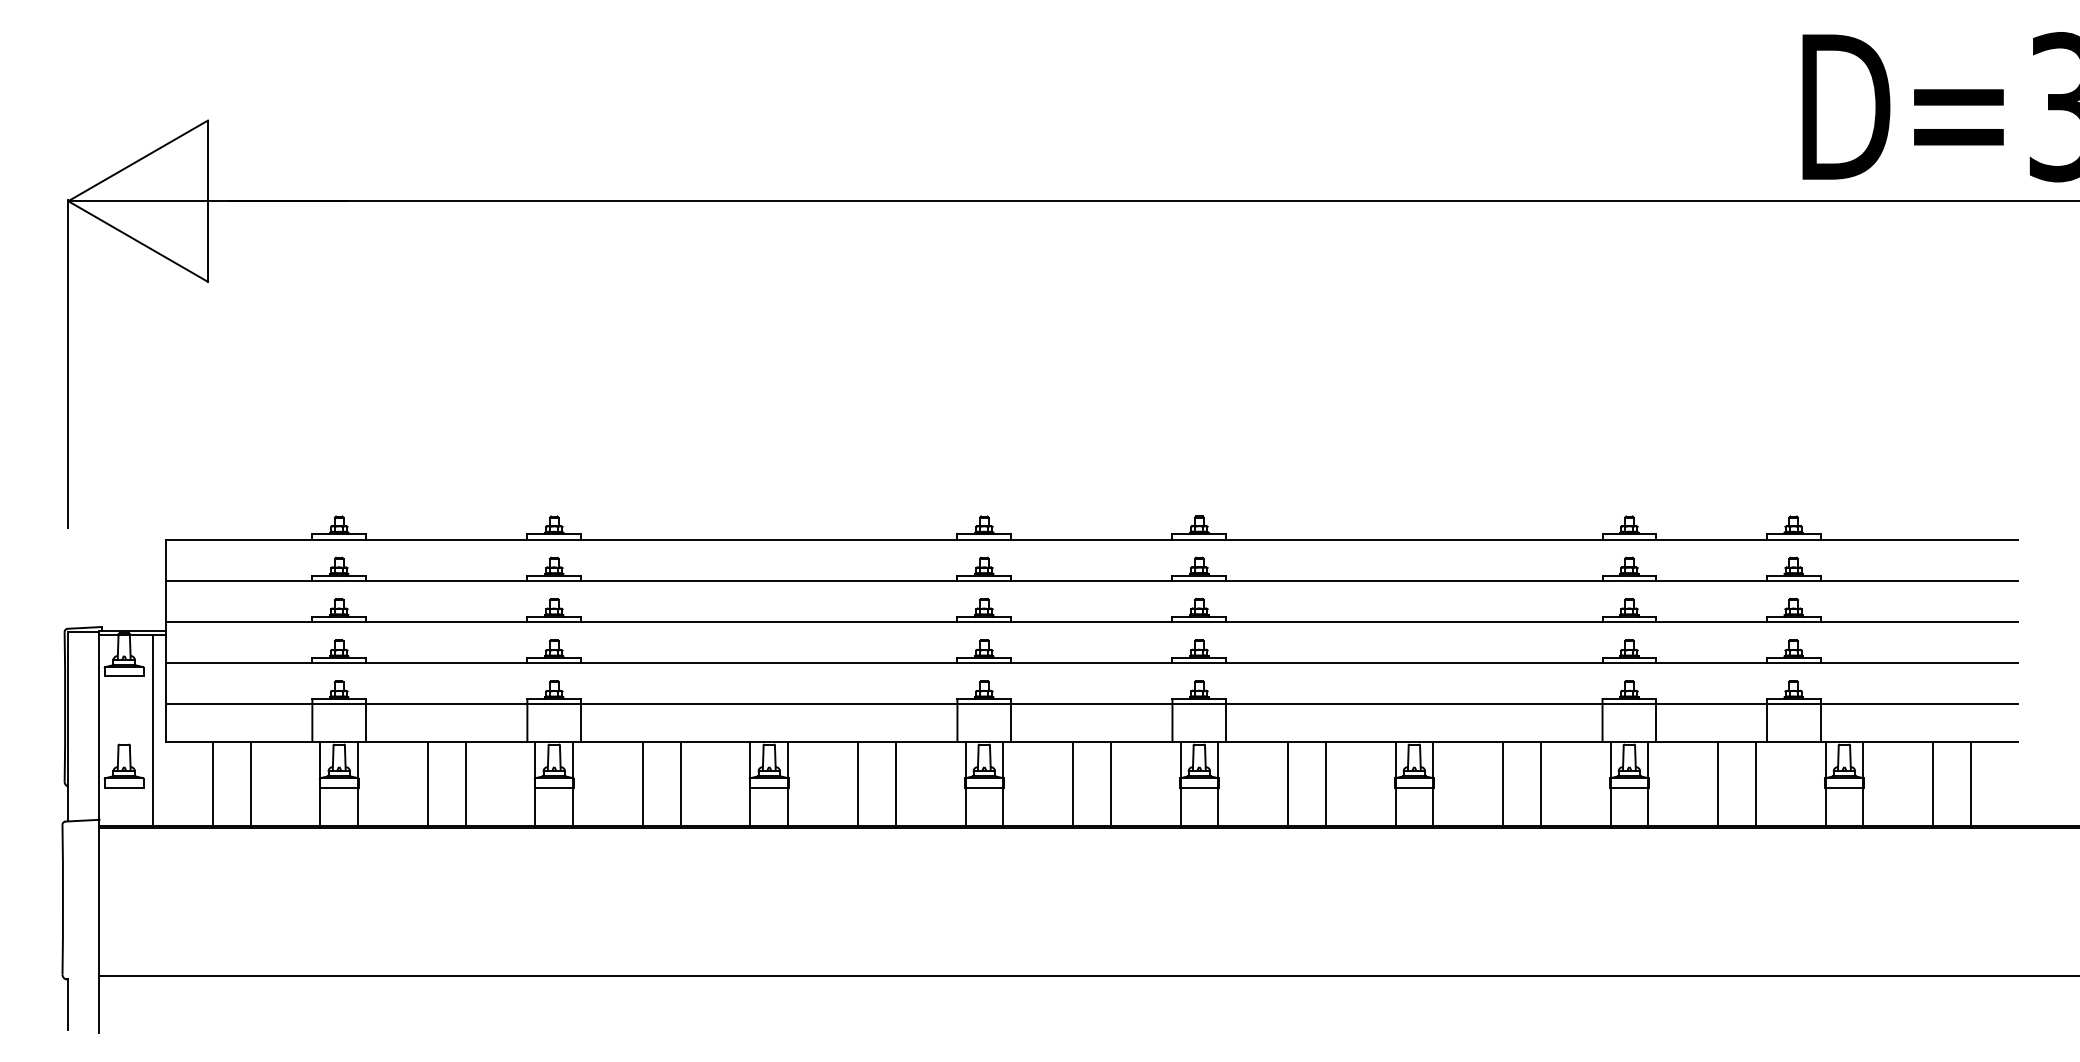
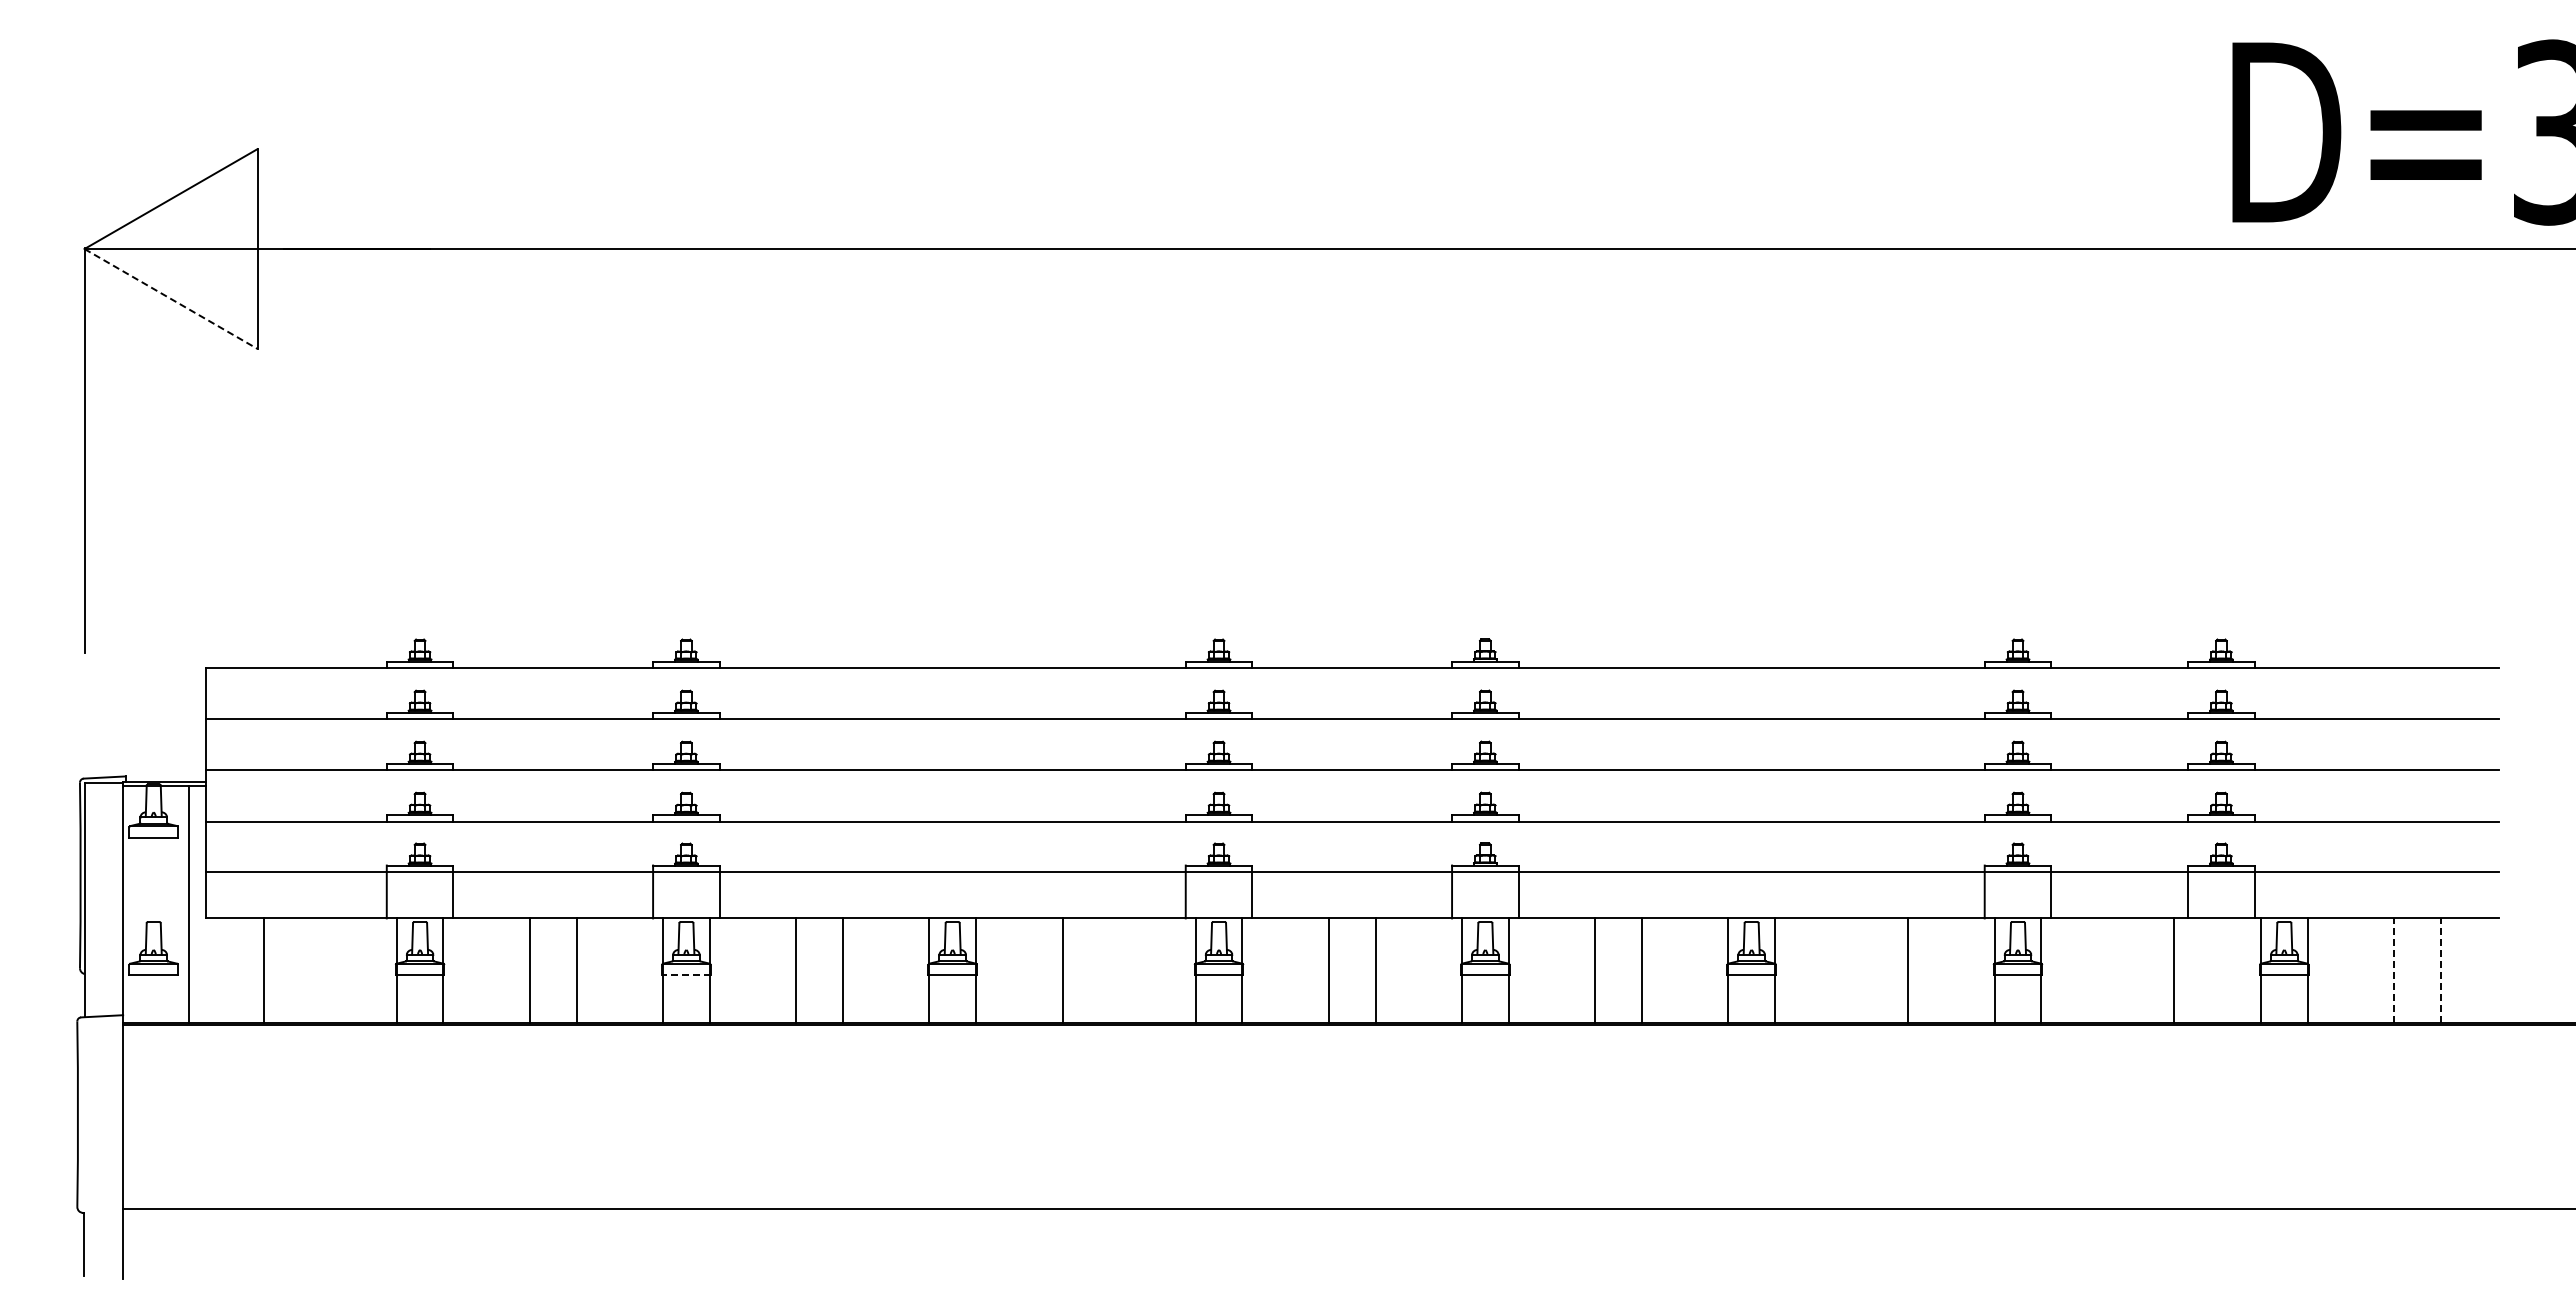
line: (138, 241) -> (171, 298), solid -> dashed
line: (250, 783) -> (310, 970), removed
line: (895, 783) -> (1109, 970), removed
line: (1503, 783) -> (1861, 970), removed
line: (1717, 783) -> (2127, 970), removed
line: (1933, 783) -> (2394, 970), solid -> dashed
line: (1970, 783) -> (2440, 970), solid -> dashed
line: (553, 787) -> (685, 975), solid -> dashed

